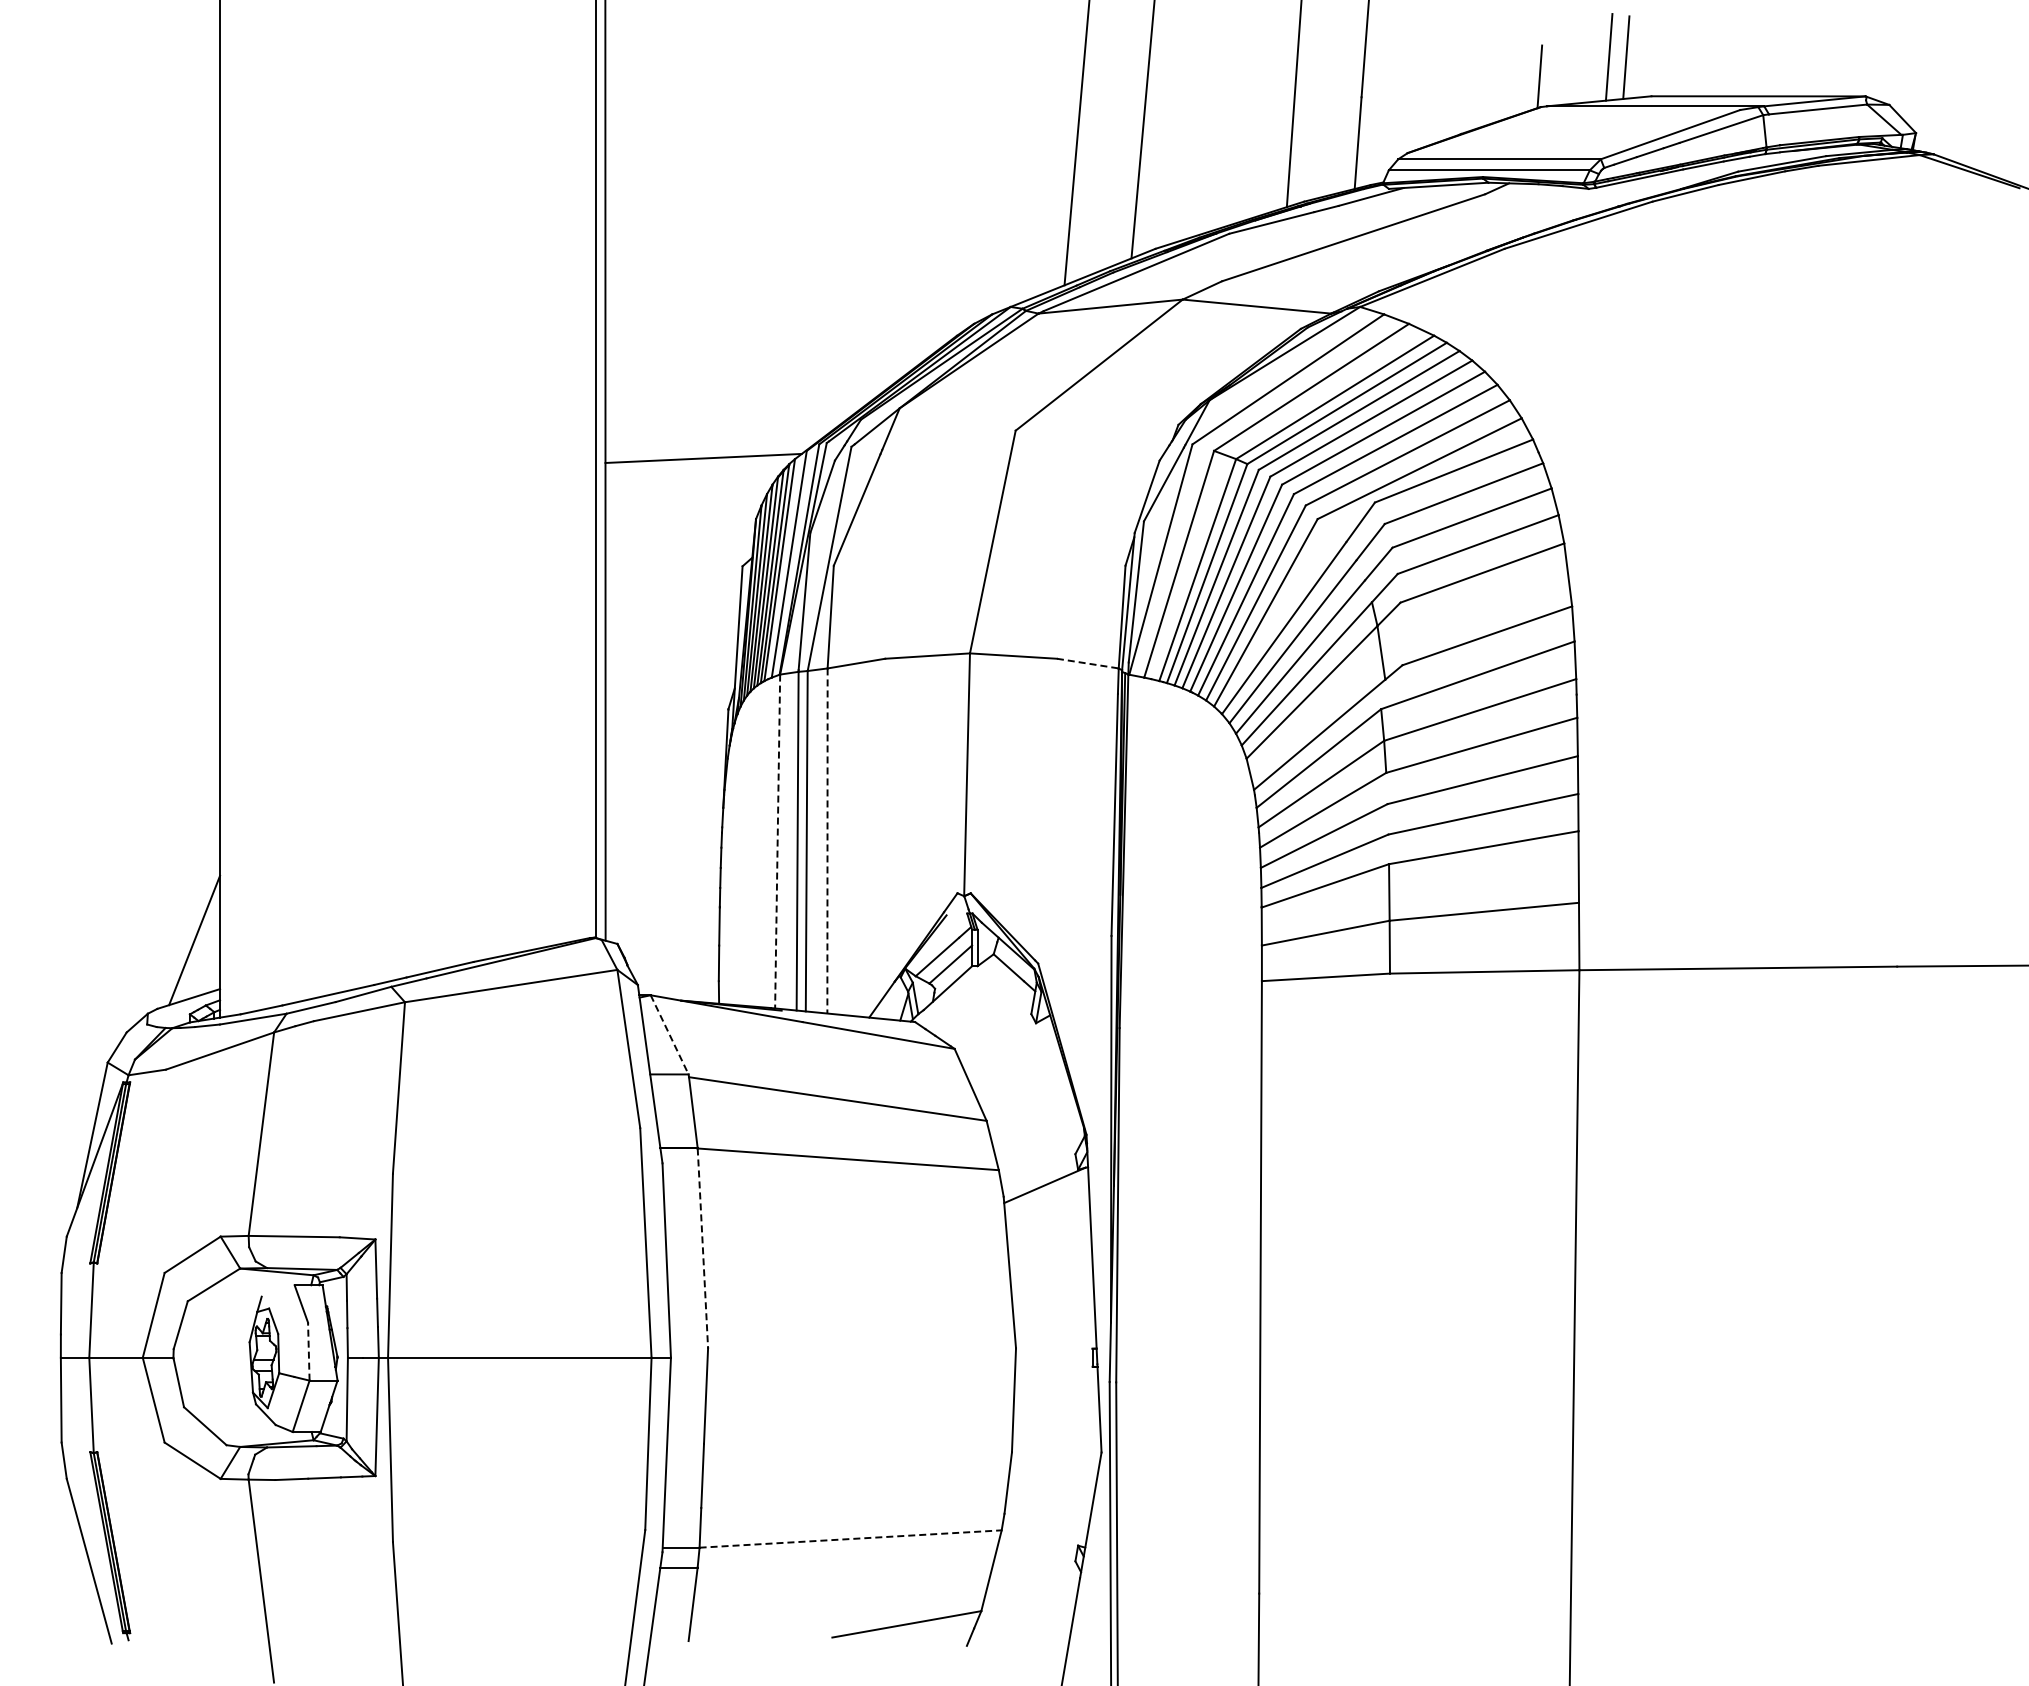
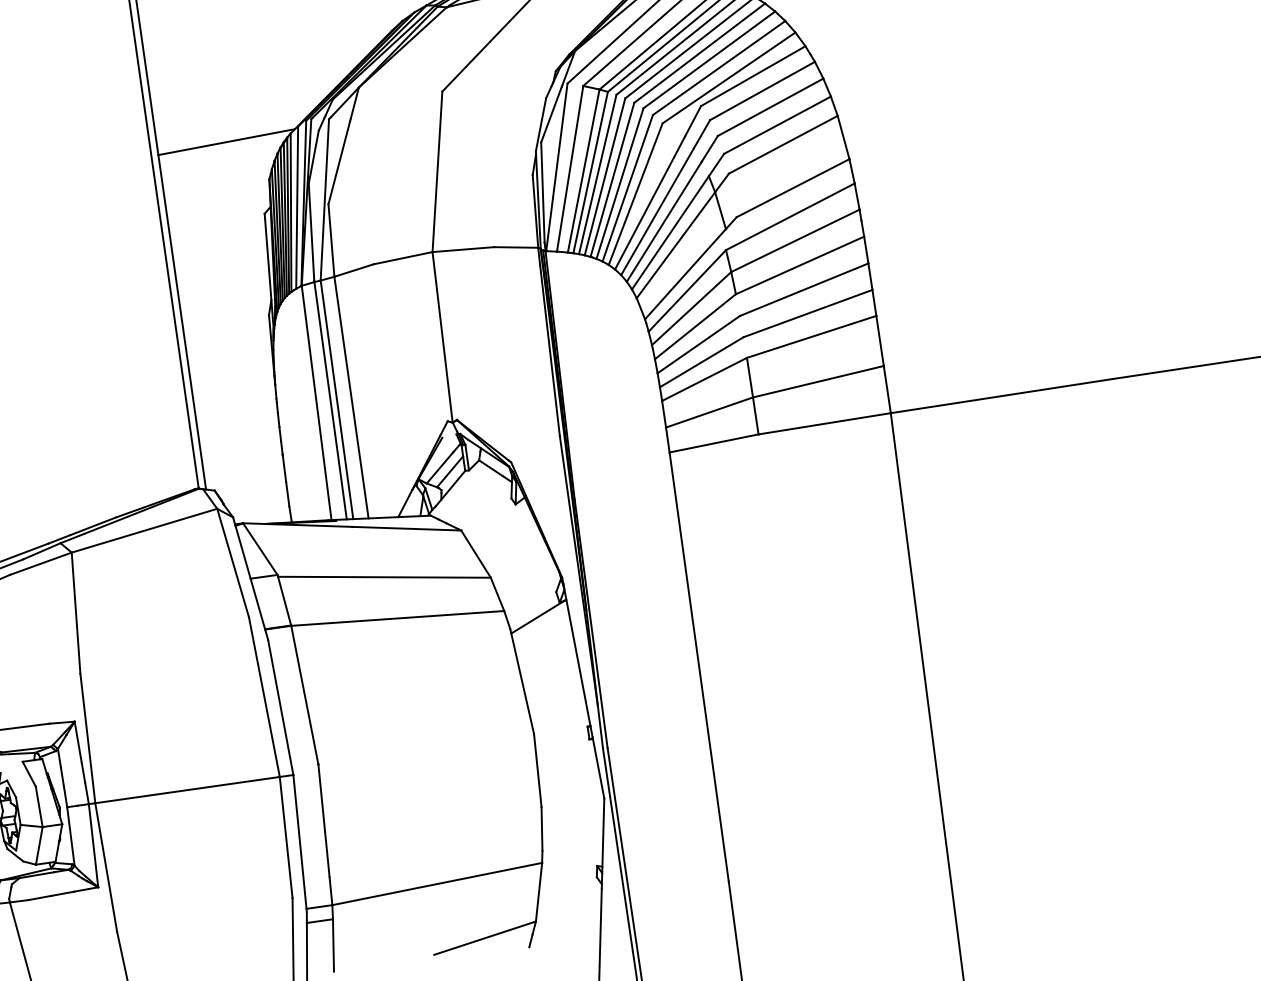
line: (1088, 663) -> (516, 247), dashed -> solid
line: (827, 840) -> (351, 397), dashed -> solid
line: (777, 841) -> (316, 402), dashed -> solid
line: (669, 1034) -> (260, 548), dashed -> solid
line: (702, 1248) -> (304, 695), dashed -> solid
line: (308, 1351) -> (38, 806), dashed -> solid
line: (851, 1539) -> (437, 884), dashed -> solid

